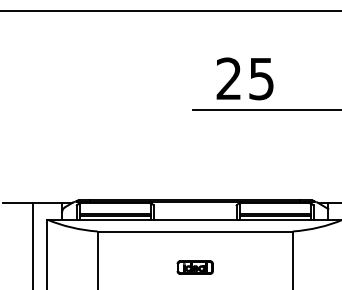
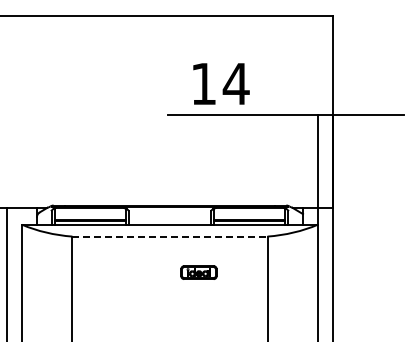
text: (245, 78) -> (220, 83), 25 -> 14
line: (194, 231) -> (169, 236), solid -> dashed
part: (194, 267) -> (198, 272), moved

